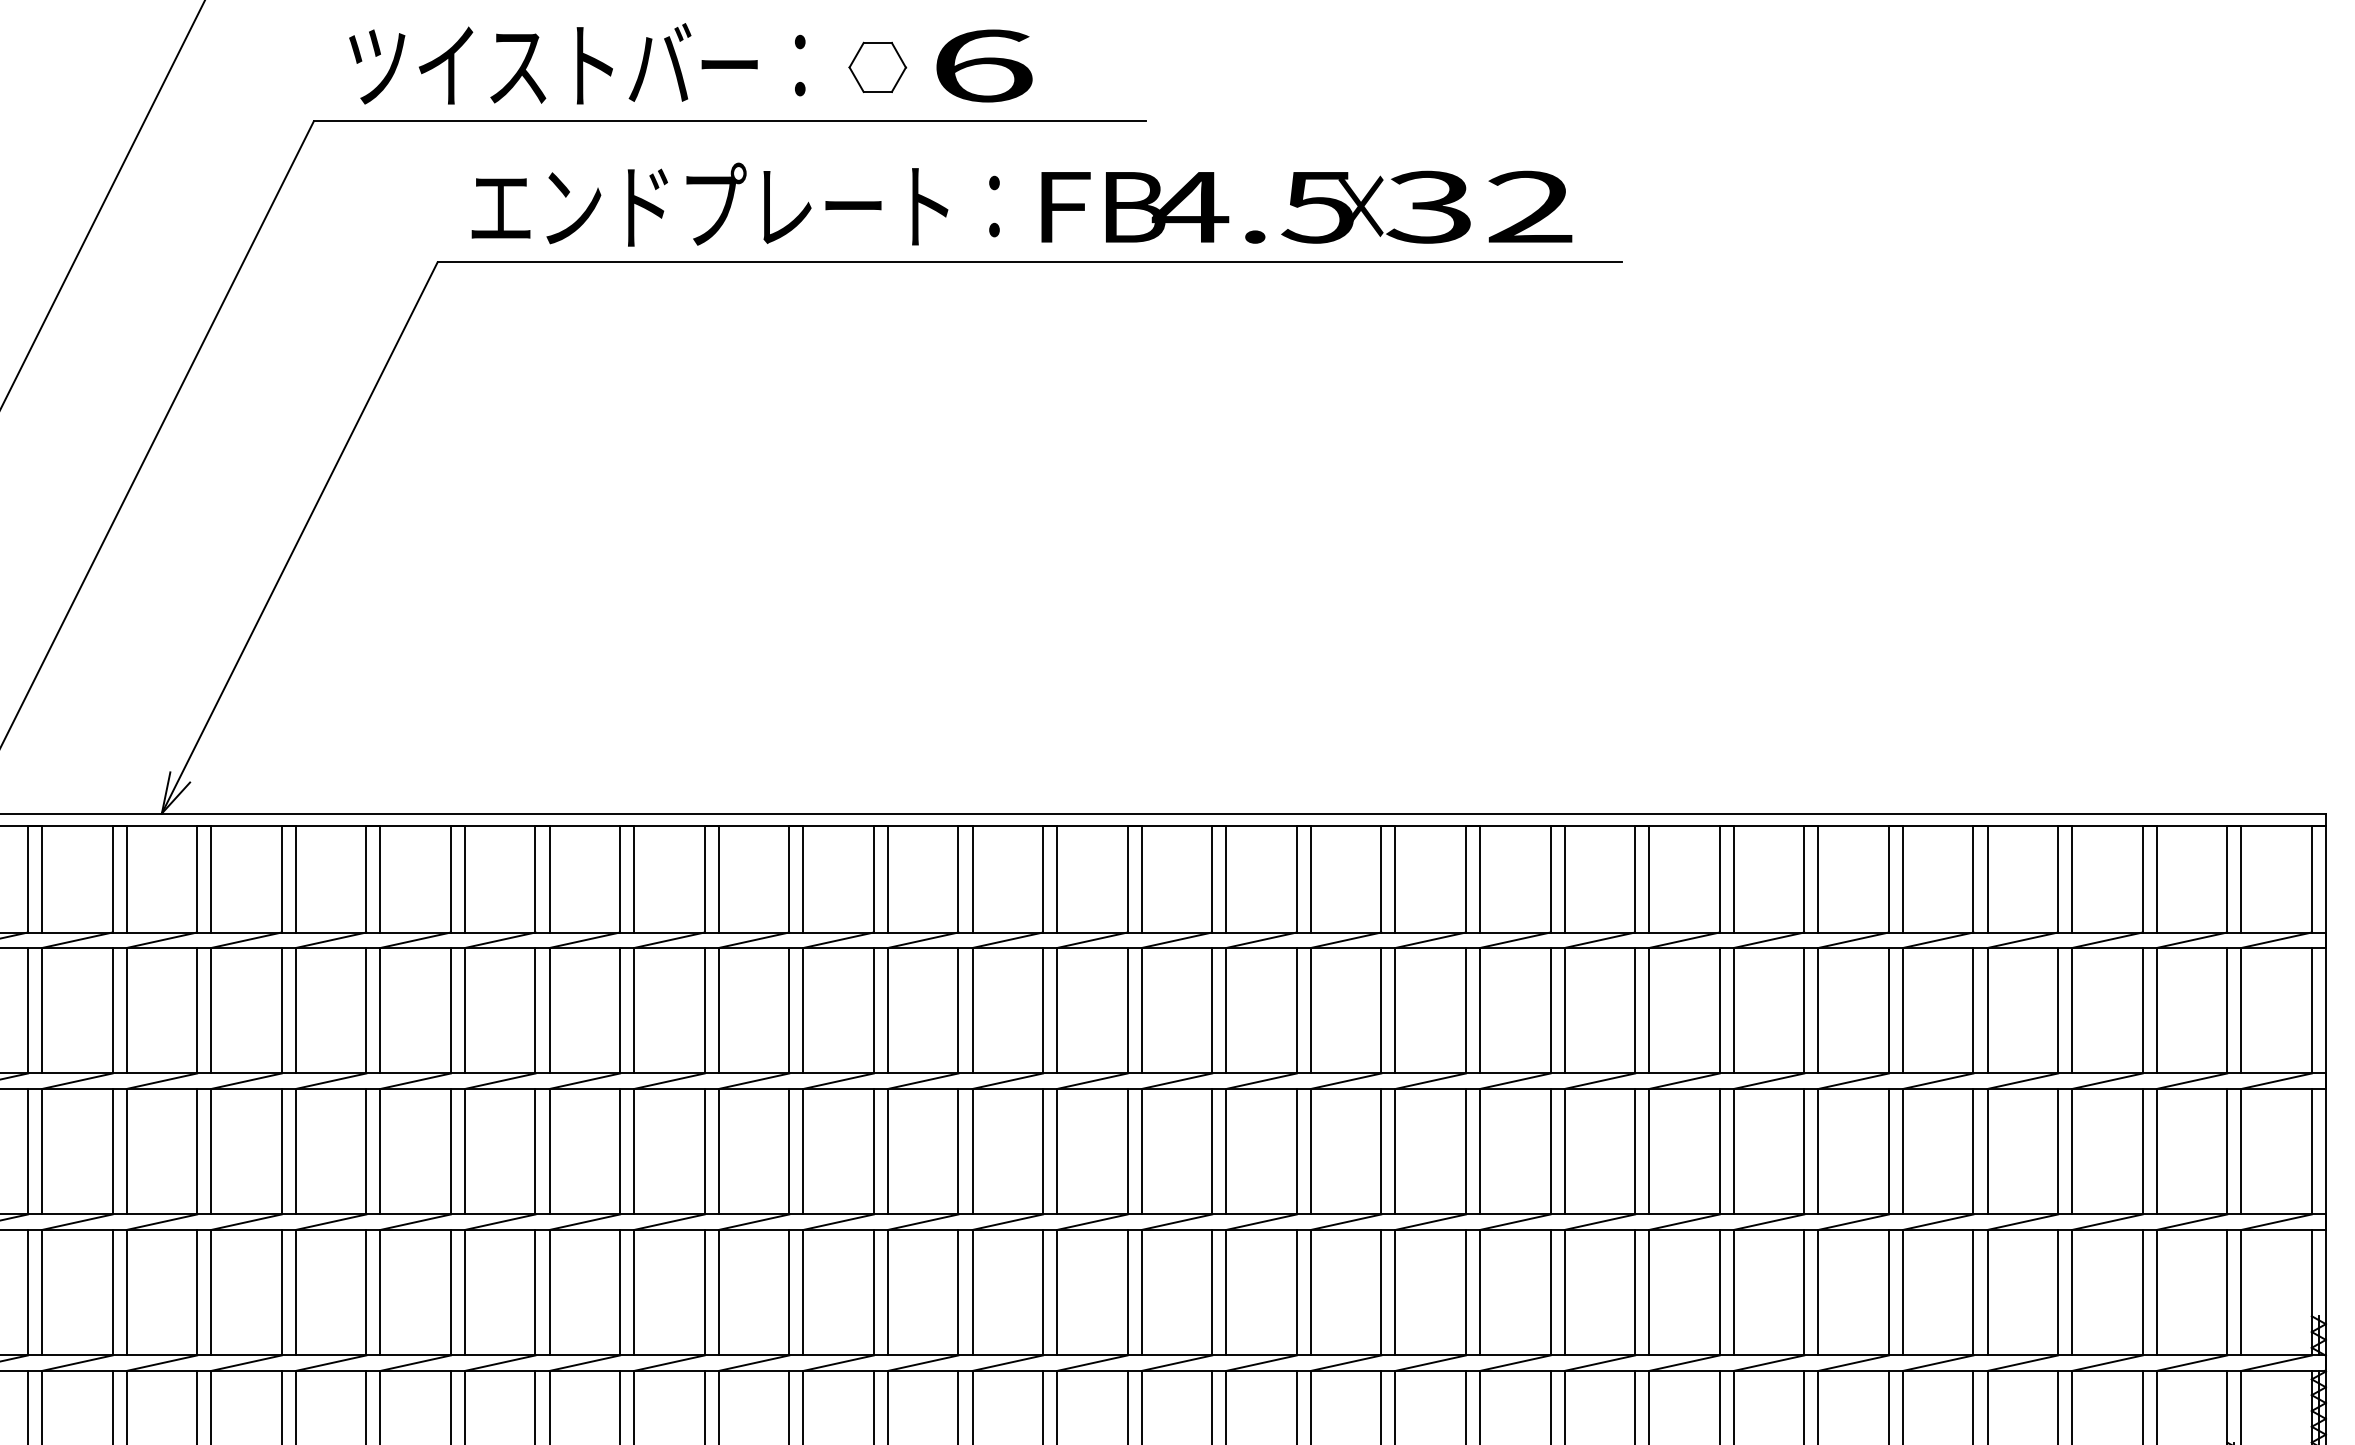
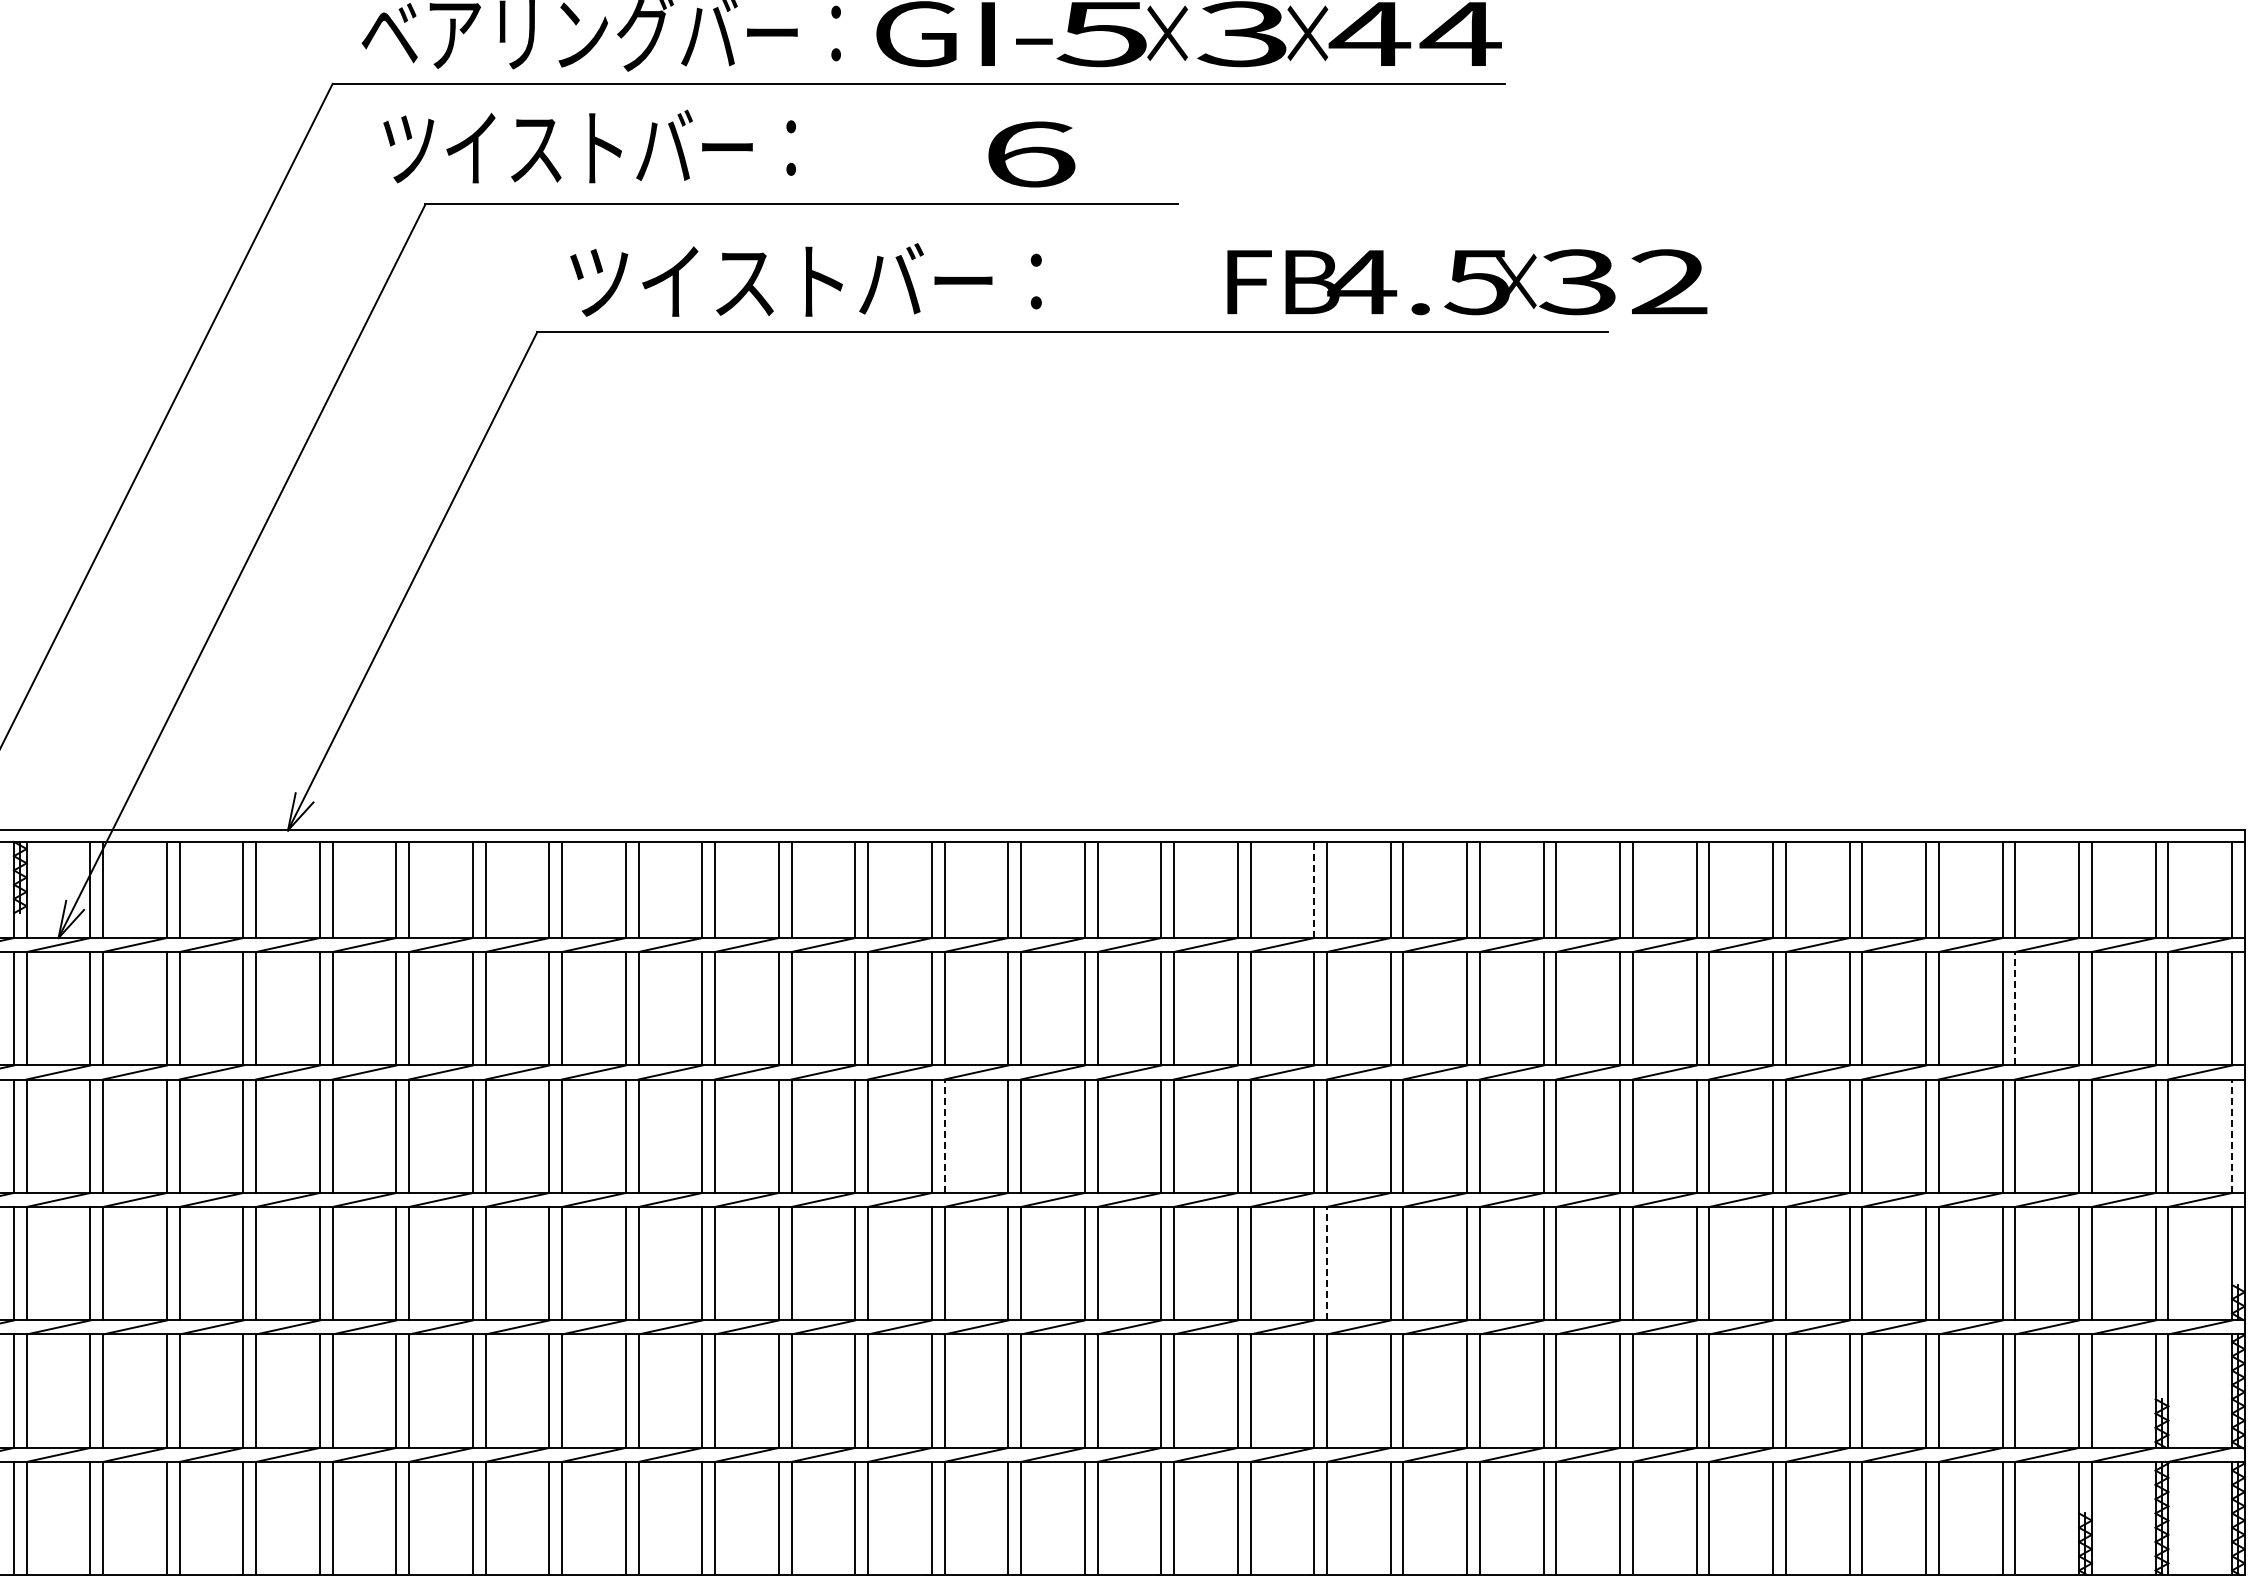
text: (577, 63) -> (589, 146), moved
part: (876, 67) -> (934, 155), removed
text: (735, 204) -> (806, 279), エンドプレート： -> ツイストバー：
text: (1307, 207) -> (1467, 282), moved
line: (1297, 878) -> (1314, 889), solid -> dashed
line: (2072, 1010) -> (2015, 1008), solid -> dashed
line: (887, 1152) -> (944, 1136), solid -> dashed
line: (2312, 1152) -> (2232, 1136), solid -> dashed
line: (1310, 1292) -> (1326, 1263), solid -> dashed

